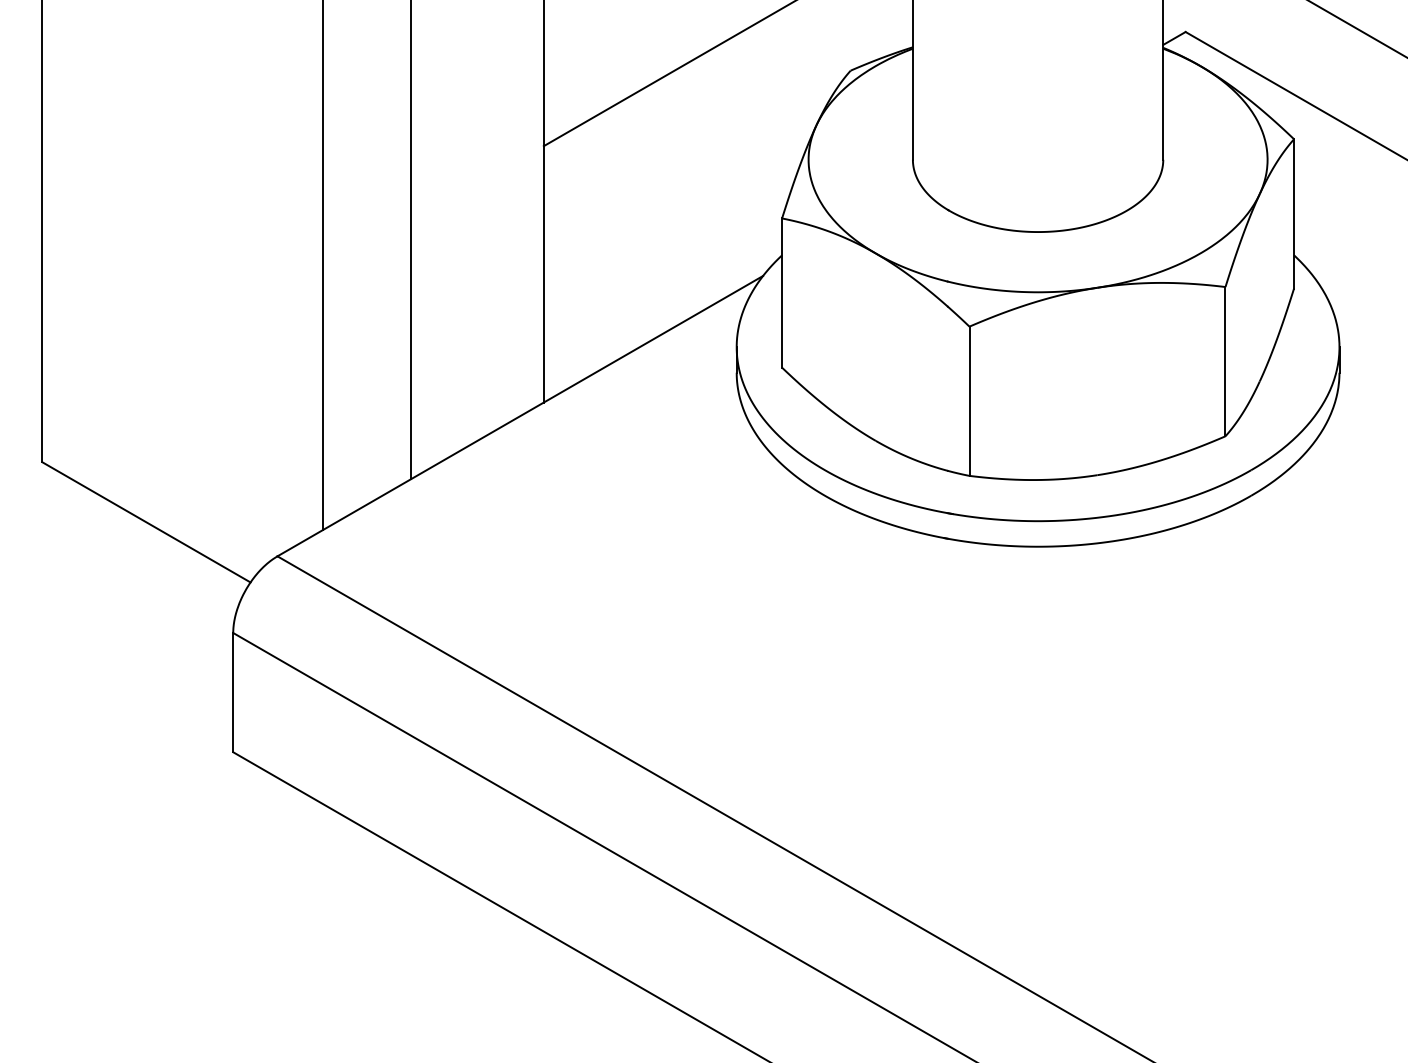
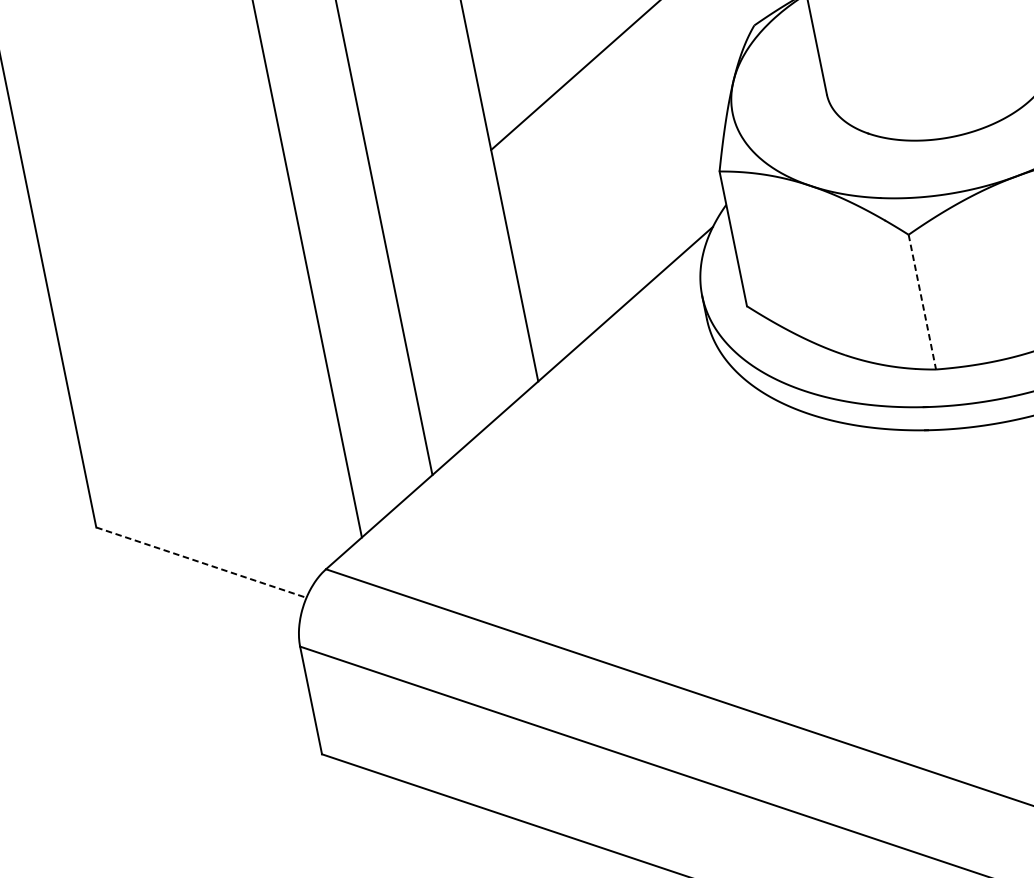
line: (969, 401) -> (922, 302), solid -> dashed
line: (146, 522) -> (201, 562), solid -> dashed

